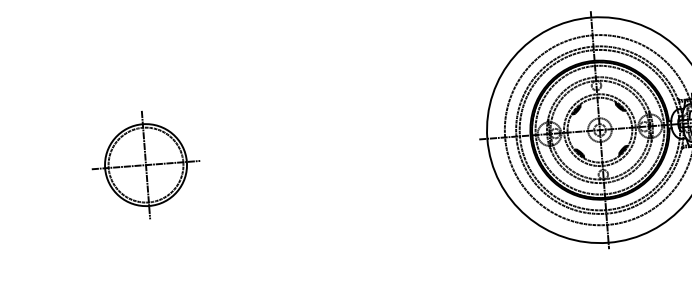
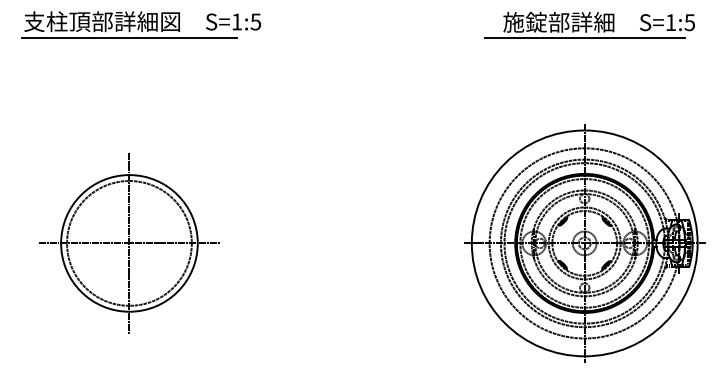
part: (146, 165) -> (129, 243), size x1.67

